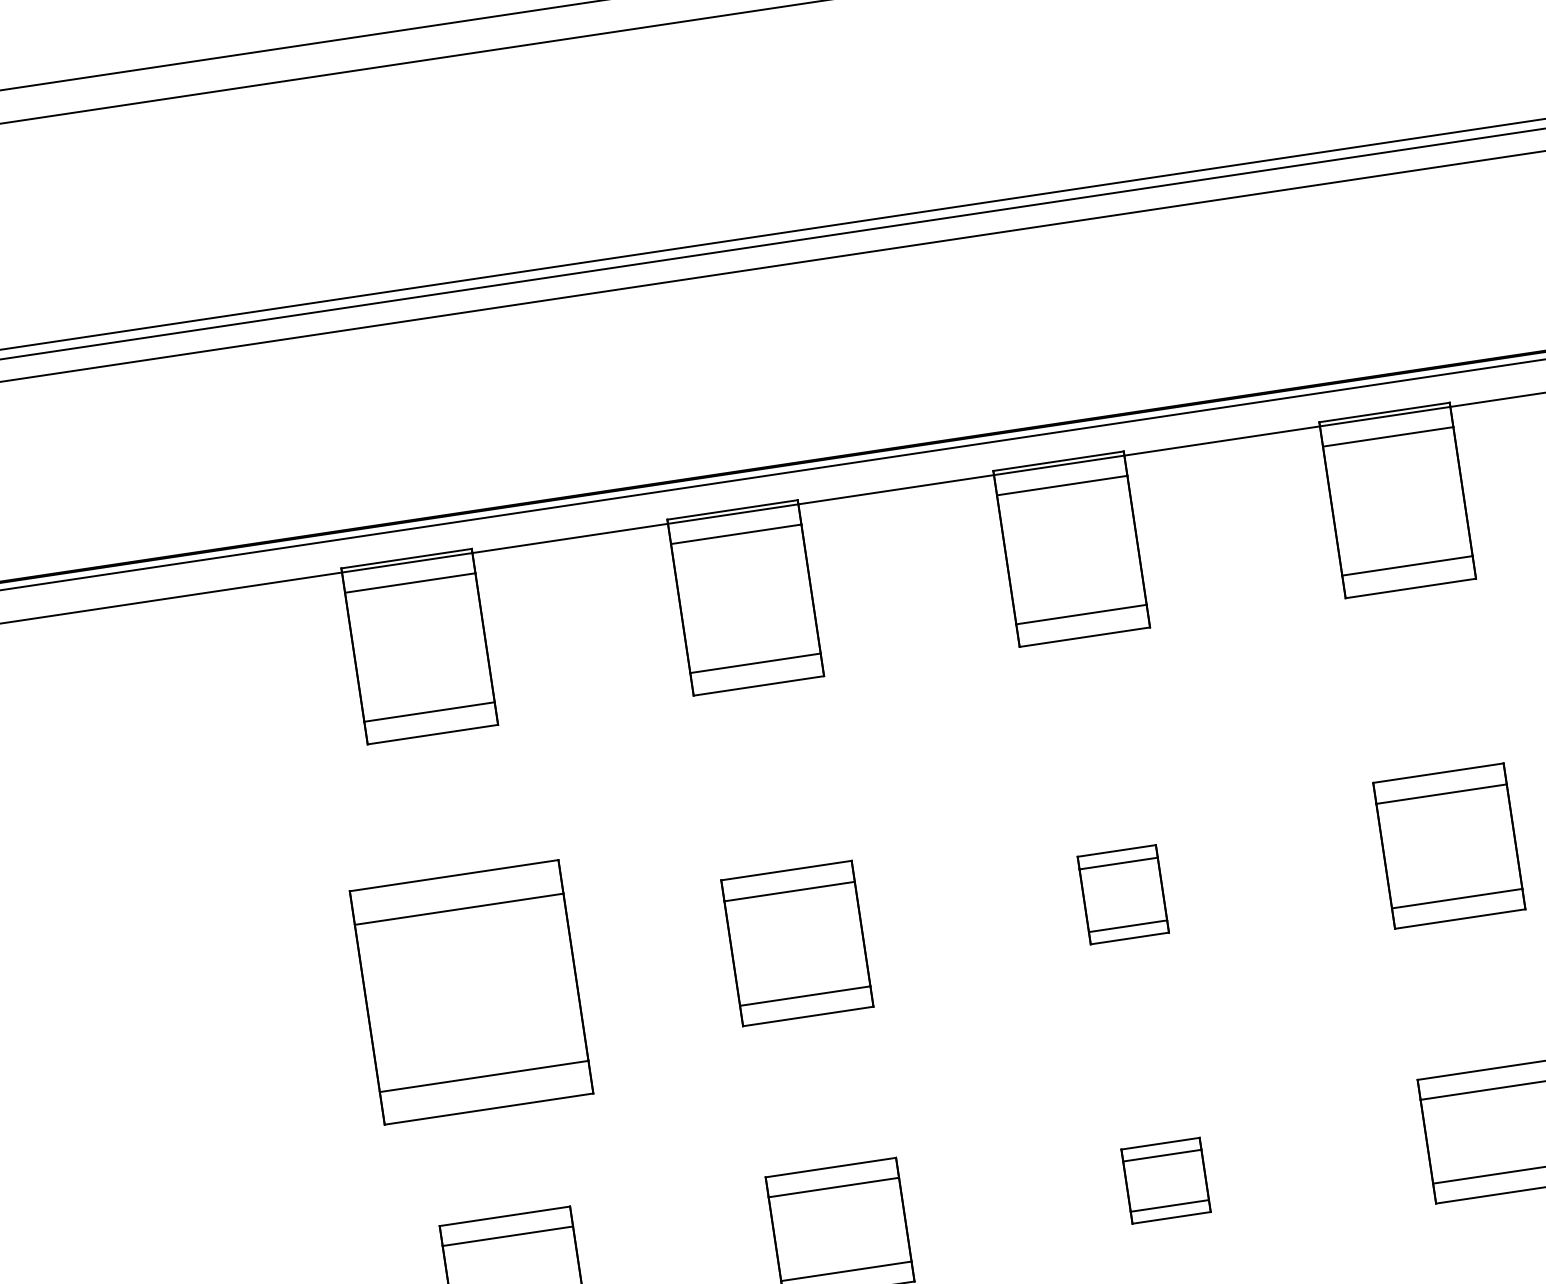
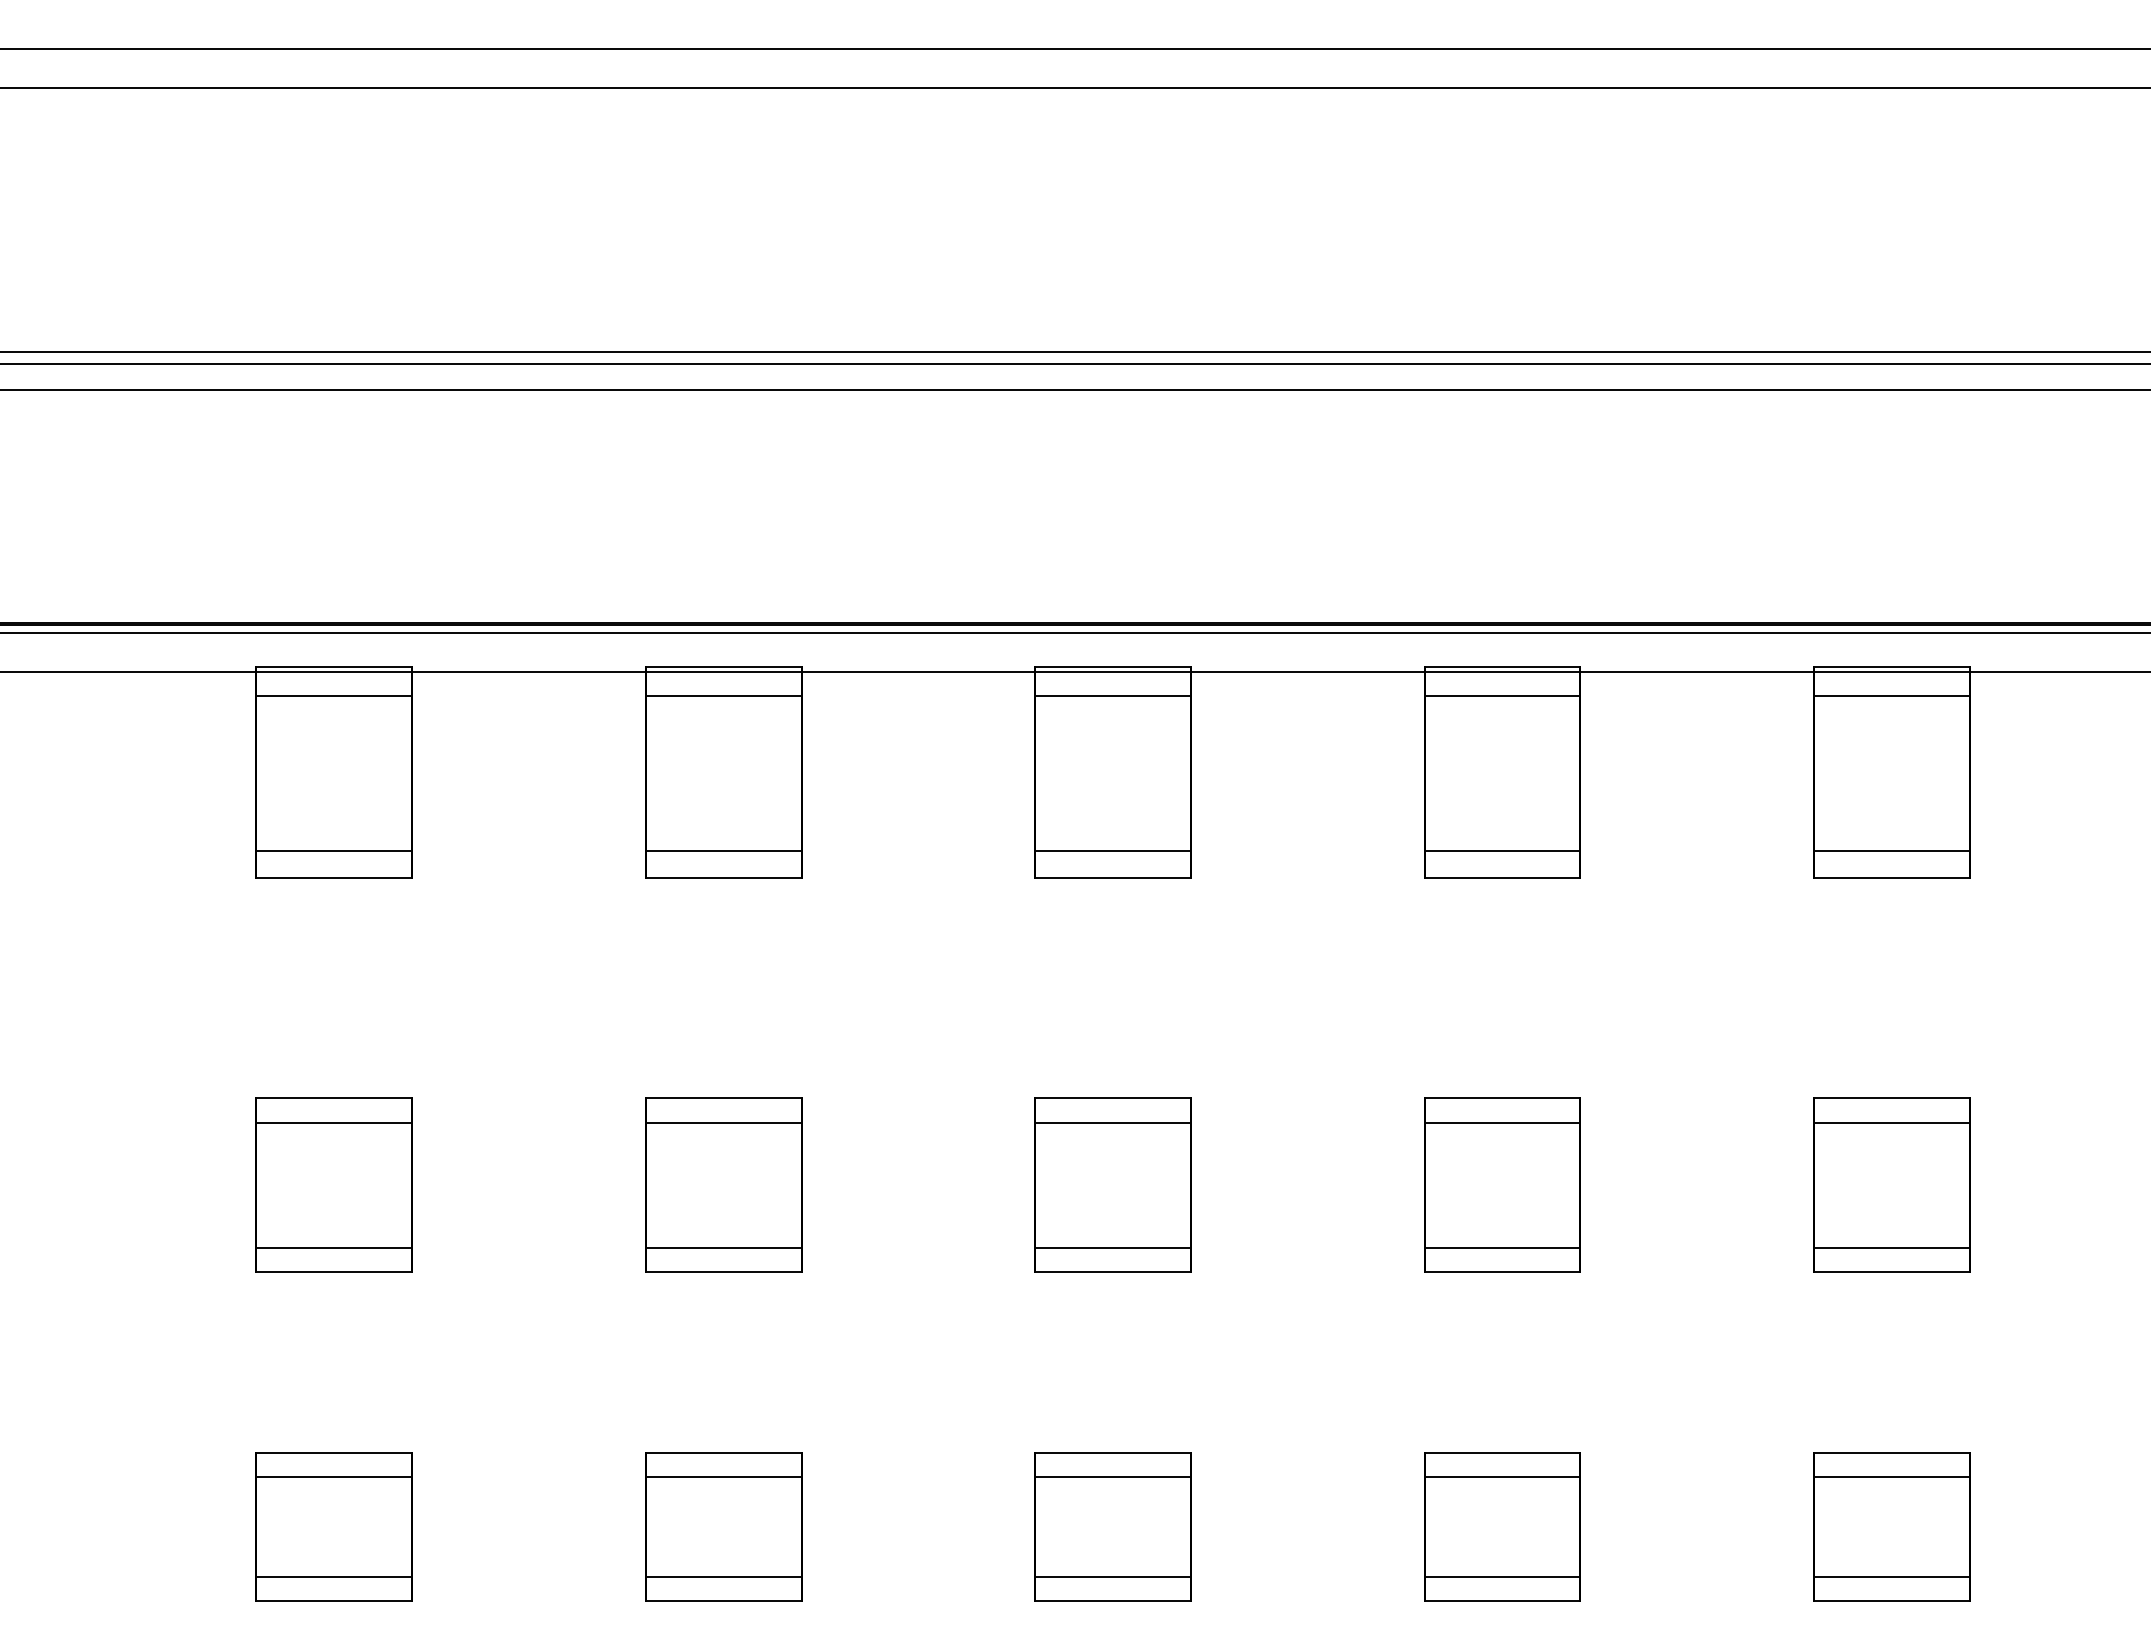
part: (1122, 894) -> (1112, 1184), size x1.67
part: (470, 991) -> (333, 1184), size x0.62
part: (1165, 1180) -> (1112, 1526), size x1.67

